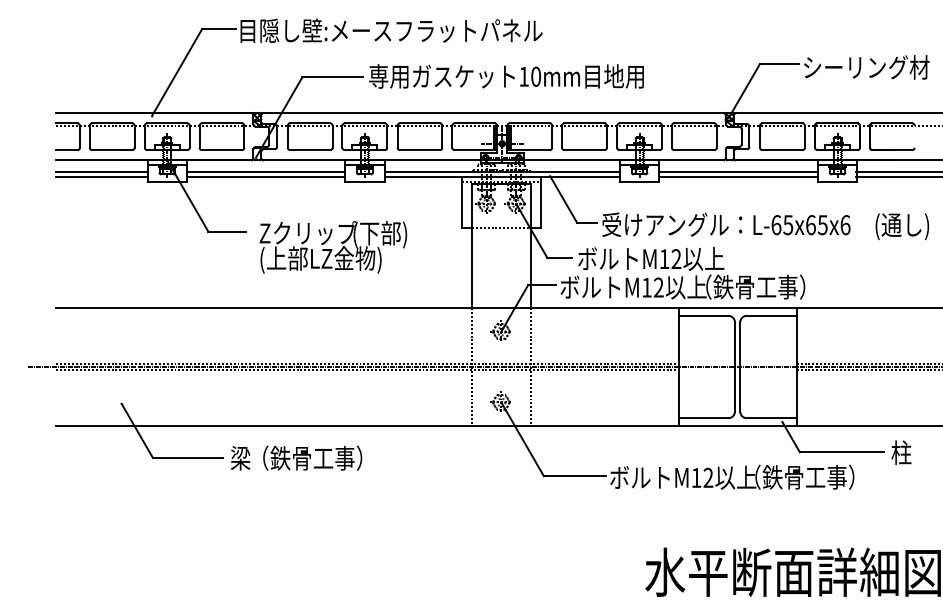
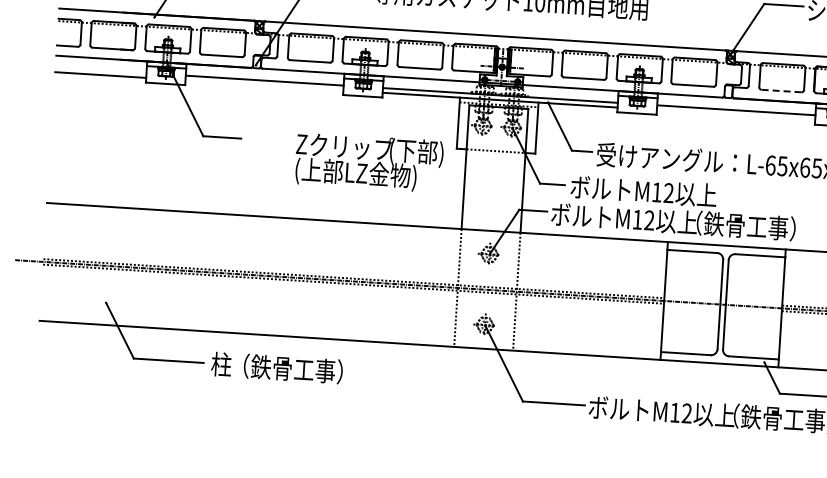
line: (781, 150) -> (780, 91), solid -> dashed
line: (101, 172) -> (100, 70), removed
line: (266, 176) -> (264, 84), removed
line: (738, 176) -> (735, 114), removed
text: (333, 247) -> (369, 162), moved
text: (240, 457) -> (221, 363), 梁 -> 柱

